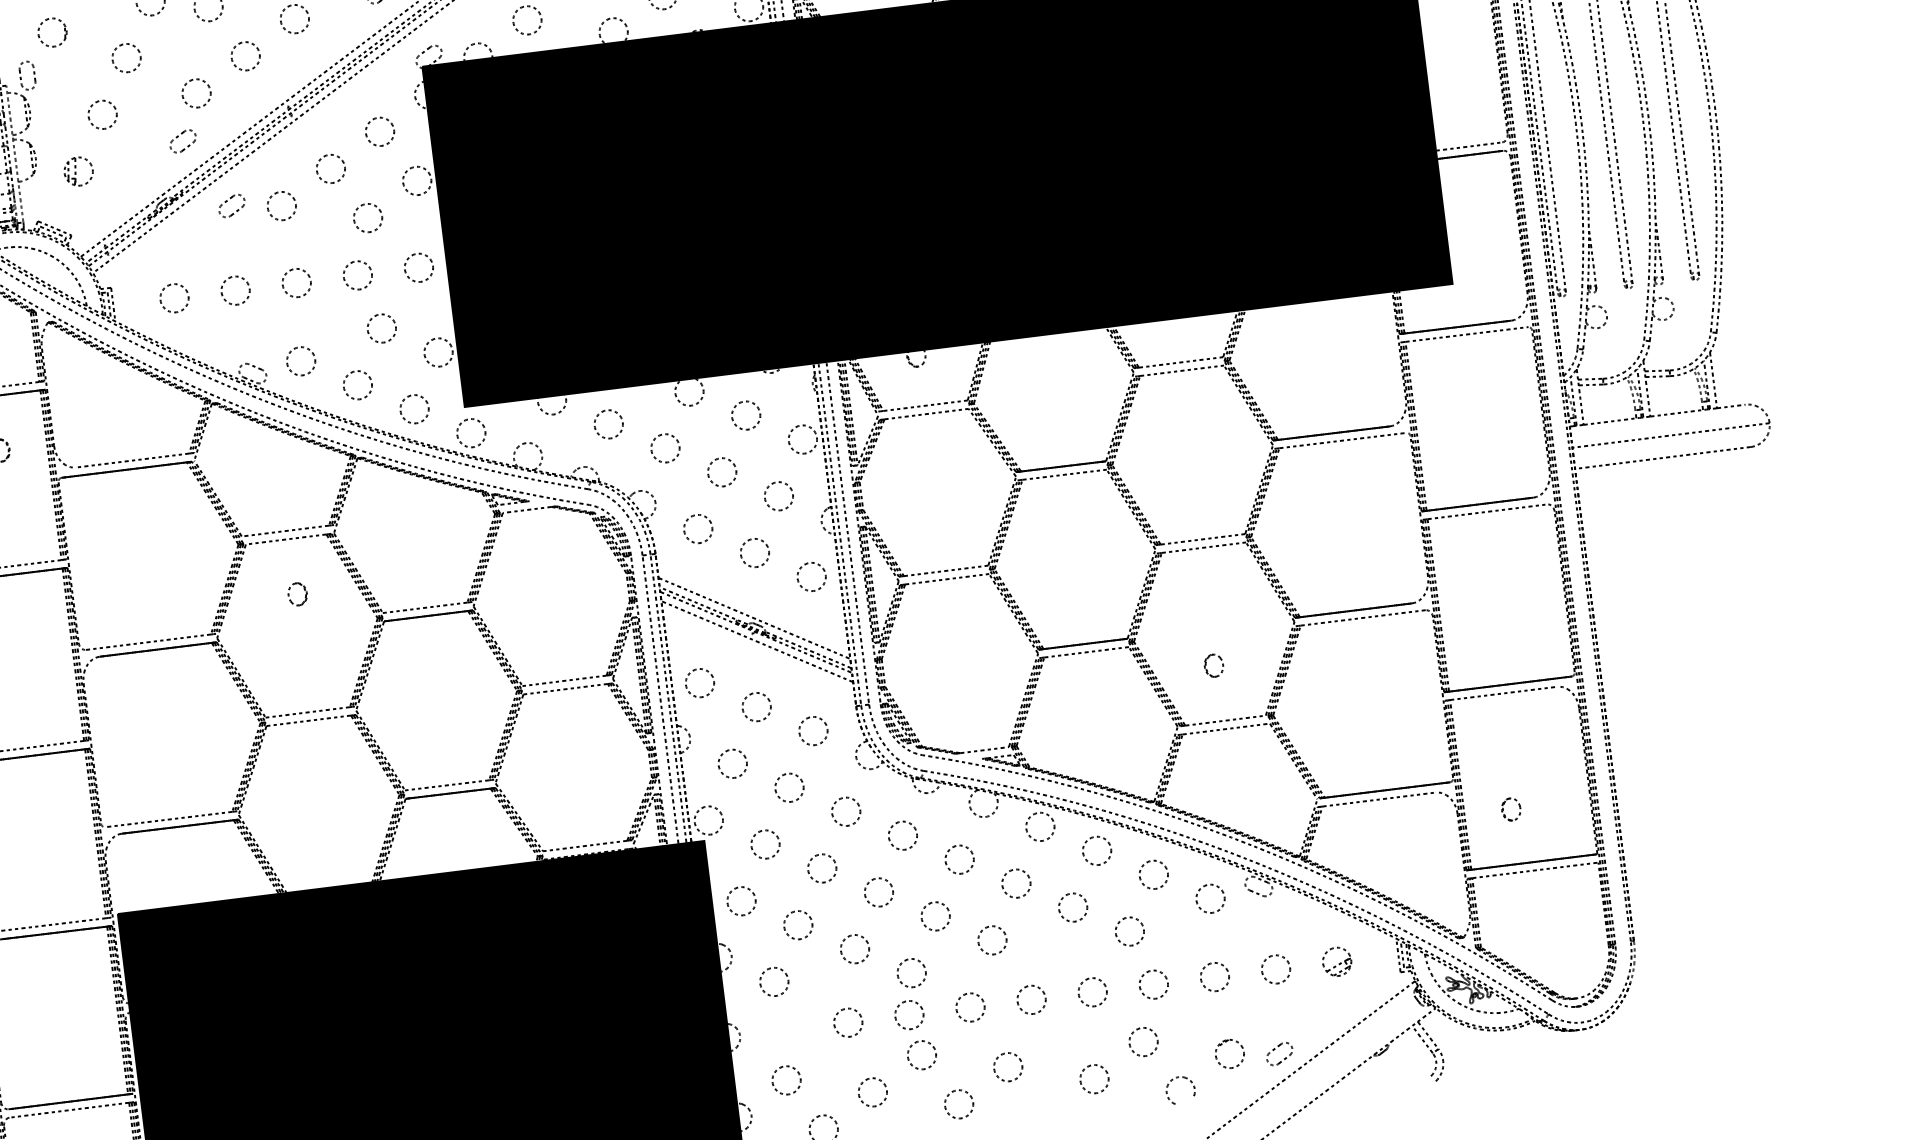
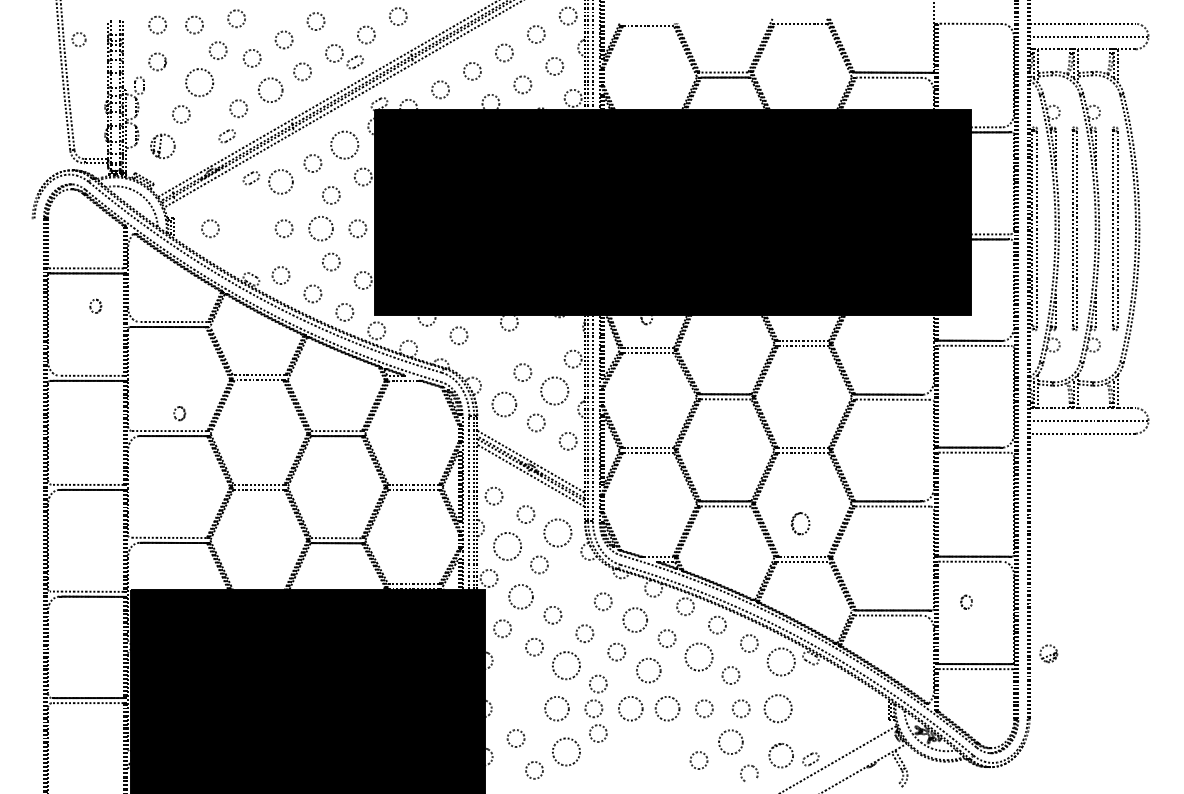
circle: (245, 56) -> (270, 90), size x1.4
circle: (126, 58) -> (199, 82), size x1.6
circle: (379, 130) -> (344, 144), size x1.6
part: (78, 171) -> (162, 146), size x1.4
circle: (280, 205) -> (280, 181), size x1.4
circle: (356, 275) -> (320, 228), size x1.4
circle: (235, 290) -> (247, 228), removed
circle: (744, 415) -> (540, 340), removed
circle: (664, 448) -> (490, 354), removed
circle: (778, 495) -> (554, 390), size x1.6
circle: (698, 528) -> (504, 404), size x1.4
part: (297, 594) -> (179, 413), moved
part: (1213, 665) -> (800, 523), size x1.6
circle: (812, 730) -> (557, 532), size x1.6
circle: (732, 763) -> (507, 546), size x1.6
part: (1511, 808) -> (966, 601), moved
circle: (846, 811) -> (571, 583), removed
circle: (764, 844) -> (520, 596), size x1.4
circle: (958, 860) -> (634, 620), size x1.4
circle: (1209, 898) -> (780, 661), size x1.6
circle: (1072, 906) -> (698, 656), size x1.6
circle: (992, 940) -> (648, 670), size x1.4
circle: (855, 948) -> (566, 665), size x1.6
part: (1336, 961) -> (1048, 653), moved
circle: (1275, 969) -> (814, 708), removed
circle: (1213, 976) -> (777, 708), size x1.6
circle: (773, 981) -> (515, 678), removed
circle: (1031, 999) -> (667, 708), size x1.4
circle: (970, 1007) -> (630, 708), size x1.4
circle: (847, 1022) -> (556, 708), size x1.4
circle: (1142, 1041) -> (730, 741), size x1.4
circle: (1230, 1053) -> (781, 755), size x1.4
circle: (1007, 1066) -> (648, 746), removed
circle: (871, 1091) -> (565, 751), size x1.6
circle: (958, 1104) -> (616, 765), removed

